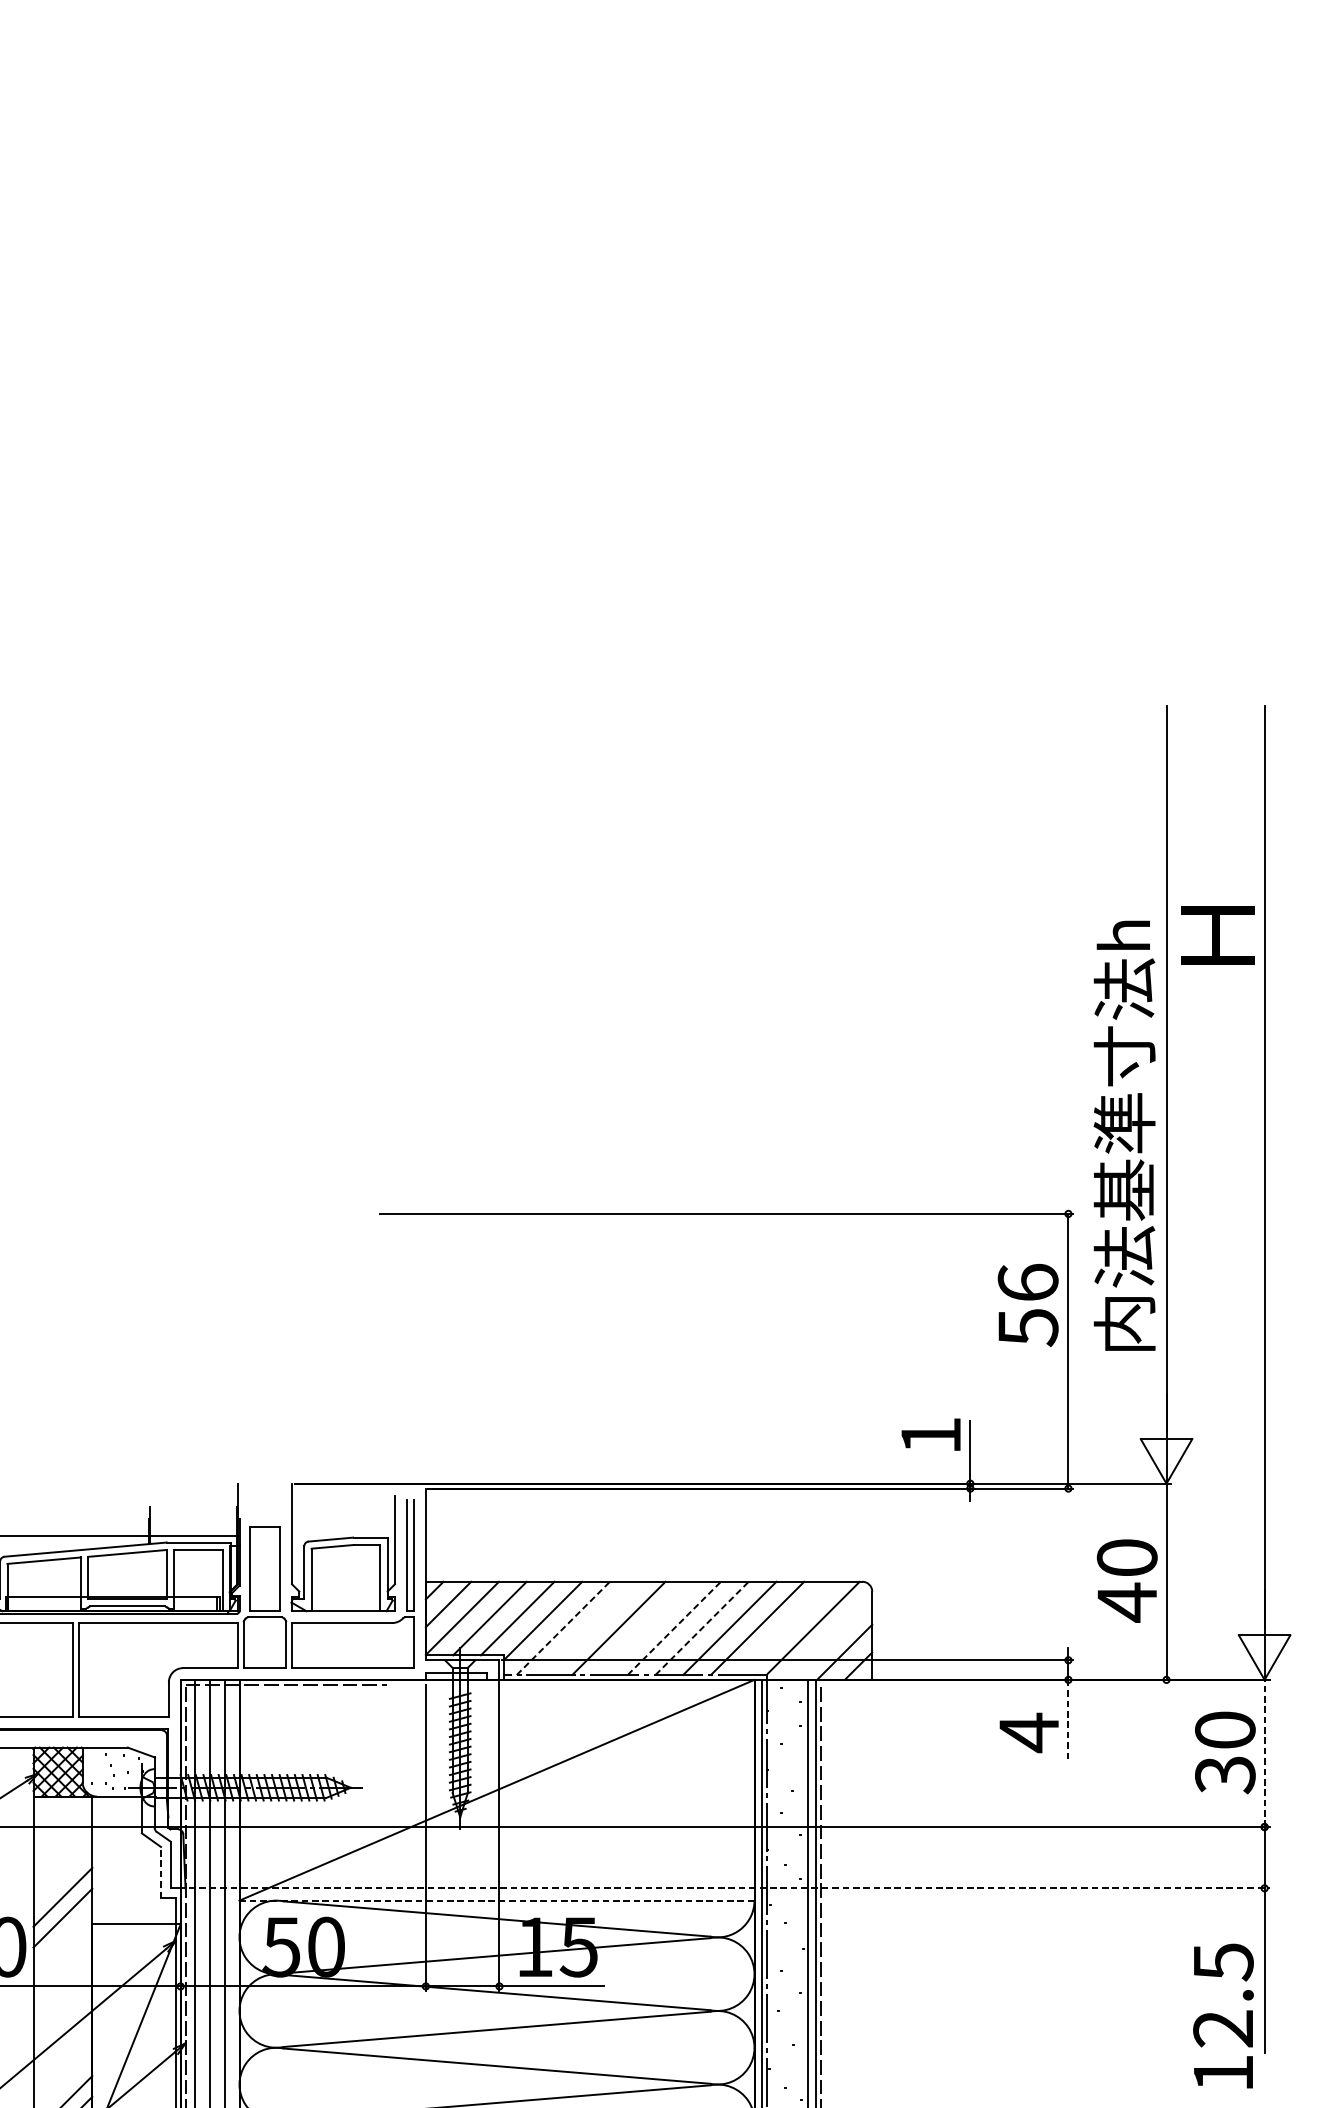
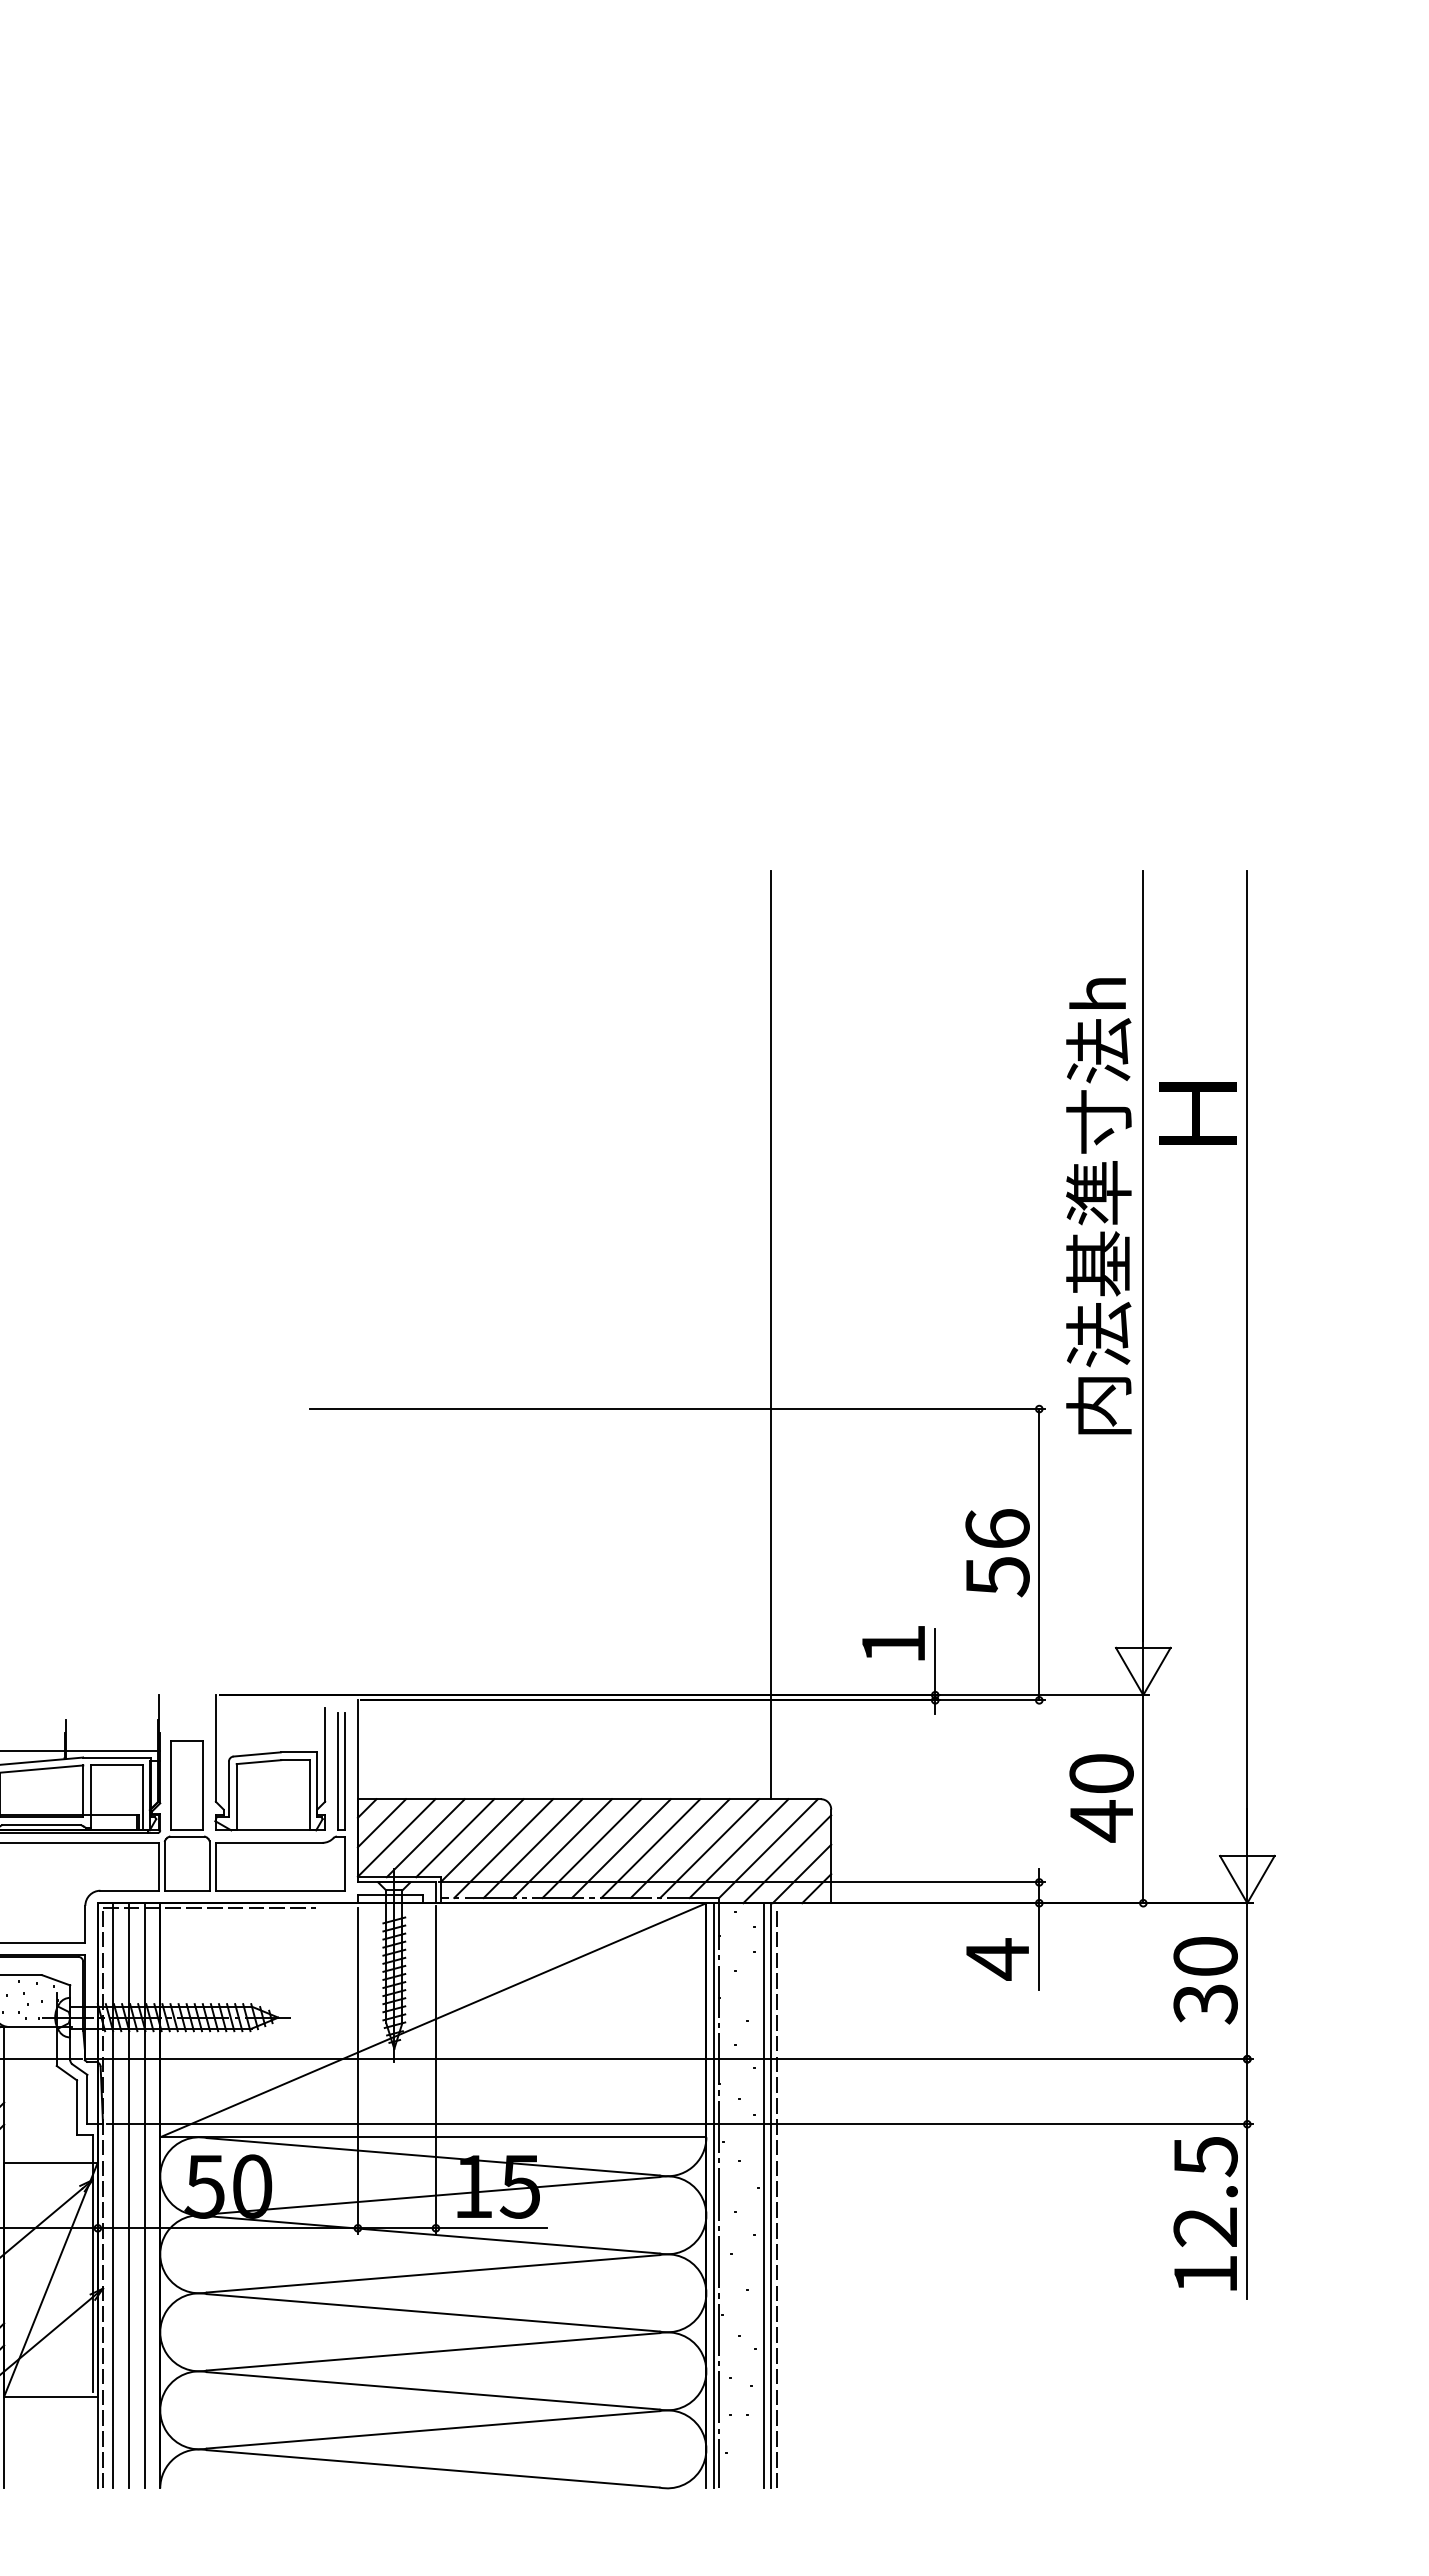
text: (1124, 1136) -> (1098, 1206), moved
line: (815, 1143) -> (771, 1334), added
text: (1028, 1305) -> (997, 1553), moved
line: (563, 1628) -> (503, 1848), dashed -> solid
line: (590, 1628) -> (532, 1848), added
line: (646, 1628) -> (591, 1848), added
line: (674, 1628) -> (621, 1848), dashed -> solid
line: (701, 1628) -> (650, 1848), dashed -> solid
line: (784, 1628) -> (738, 1848), added
line: (830, 1638) -> (787, 1859), added
line: (1068, 1721) -> (1039, 1947), dashed -> solid
line: (1264, 1752) -> (1247, 1980), dashed -> solid
line: (161, 1872) -> (77, 2107), dashed -> solid
line: (729, 1888) -> (679, 2124), dashed -> solid
line: (497, 1900) -> (433, 2137), dashed -> solid
text: (1223, 2015) -> (1205, 2213), moved

